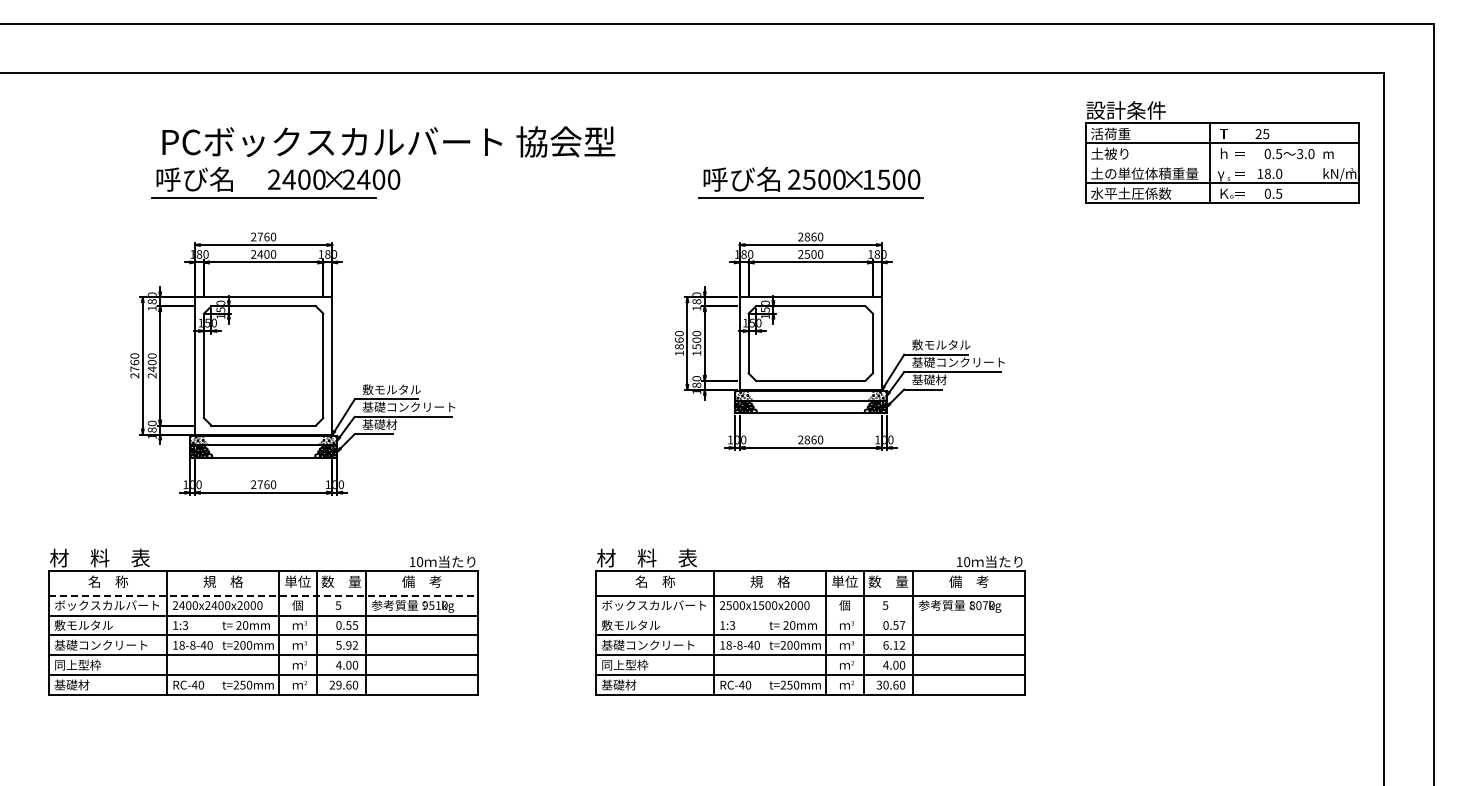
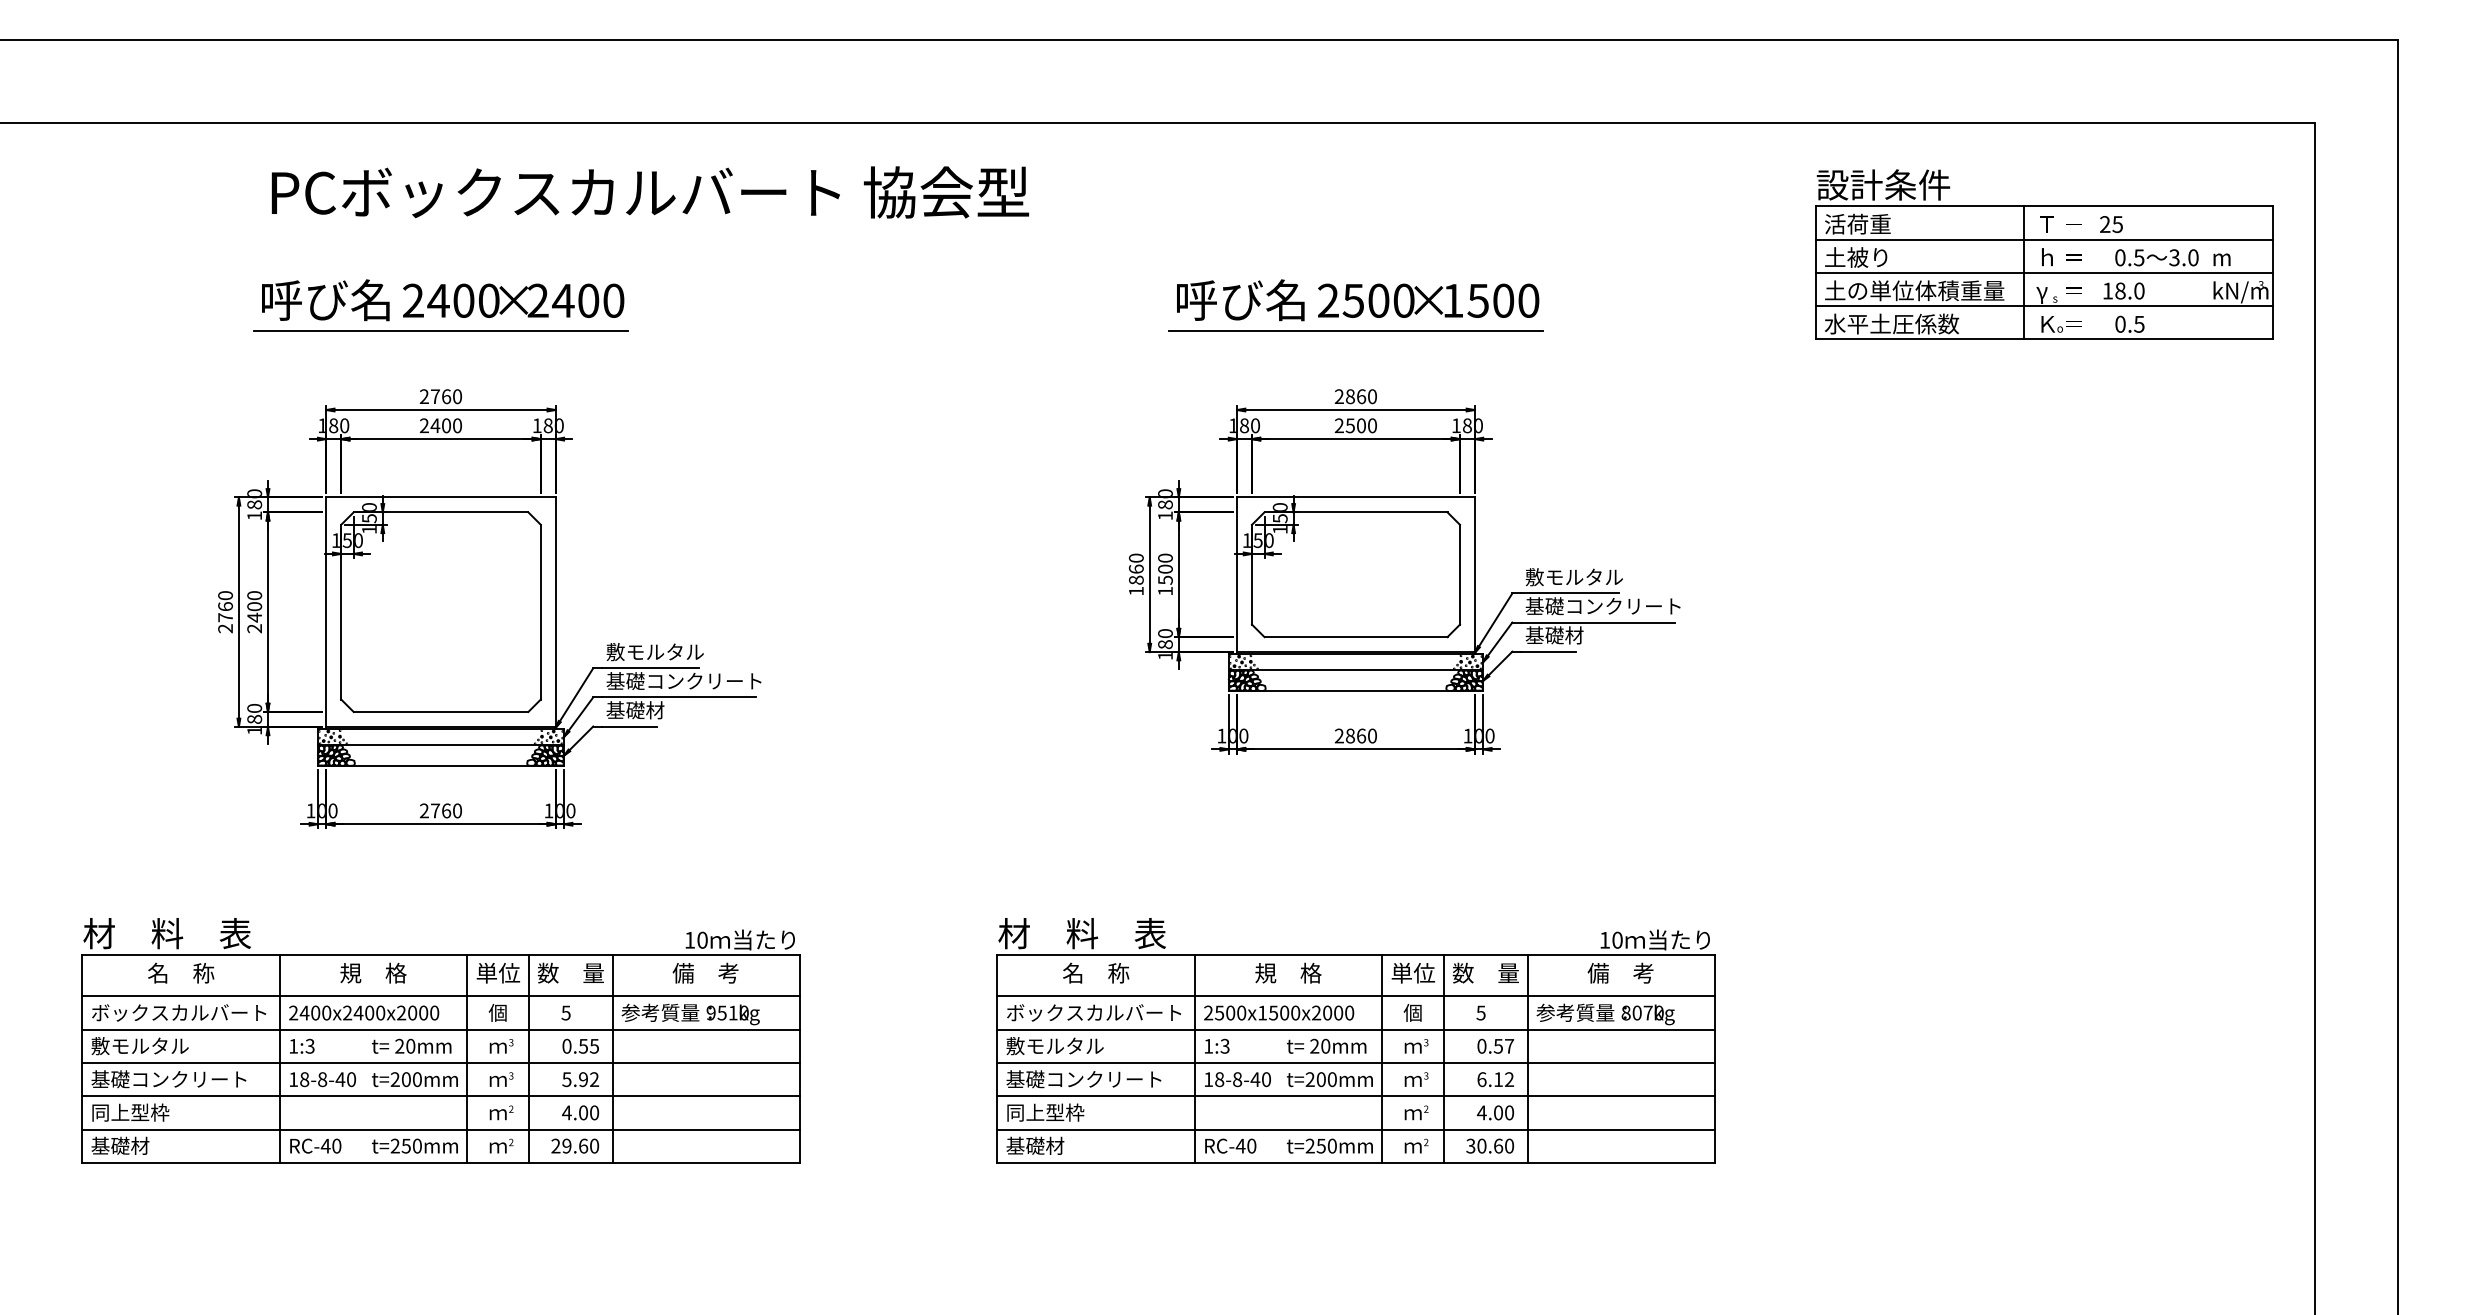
text: (388, 141) -> (649, 191), moved
line: (1222, 162) -> (2044, 271), added
text: (334, 179) -> (514, 300), moved
line: (264, 595) -> (442, 996), dashed -> solid
line: (810, 615) -> (1355, 1029), added

